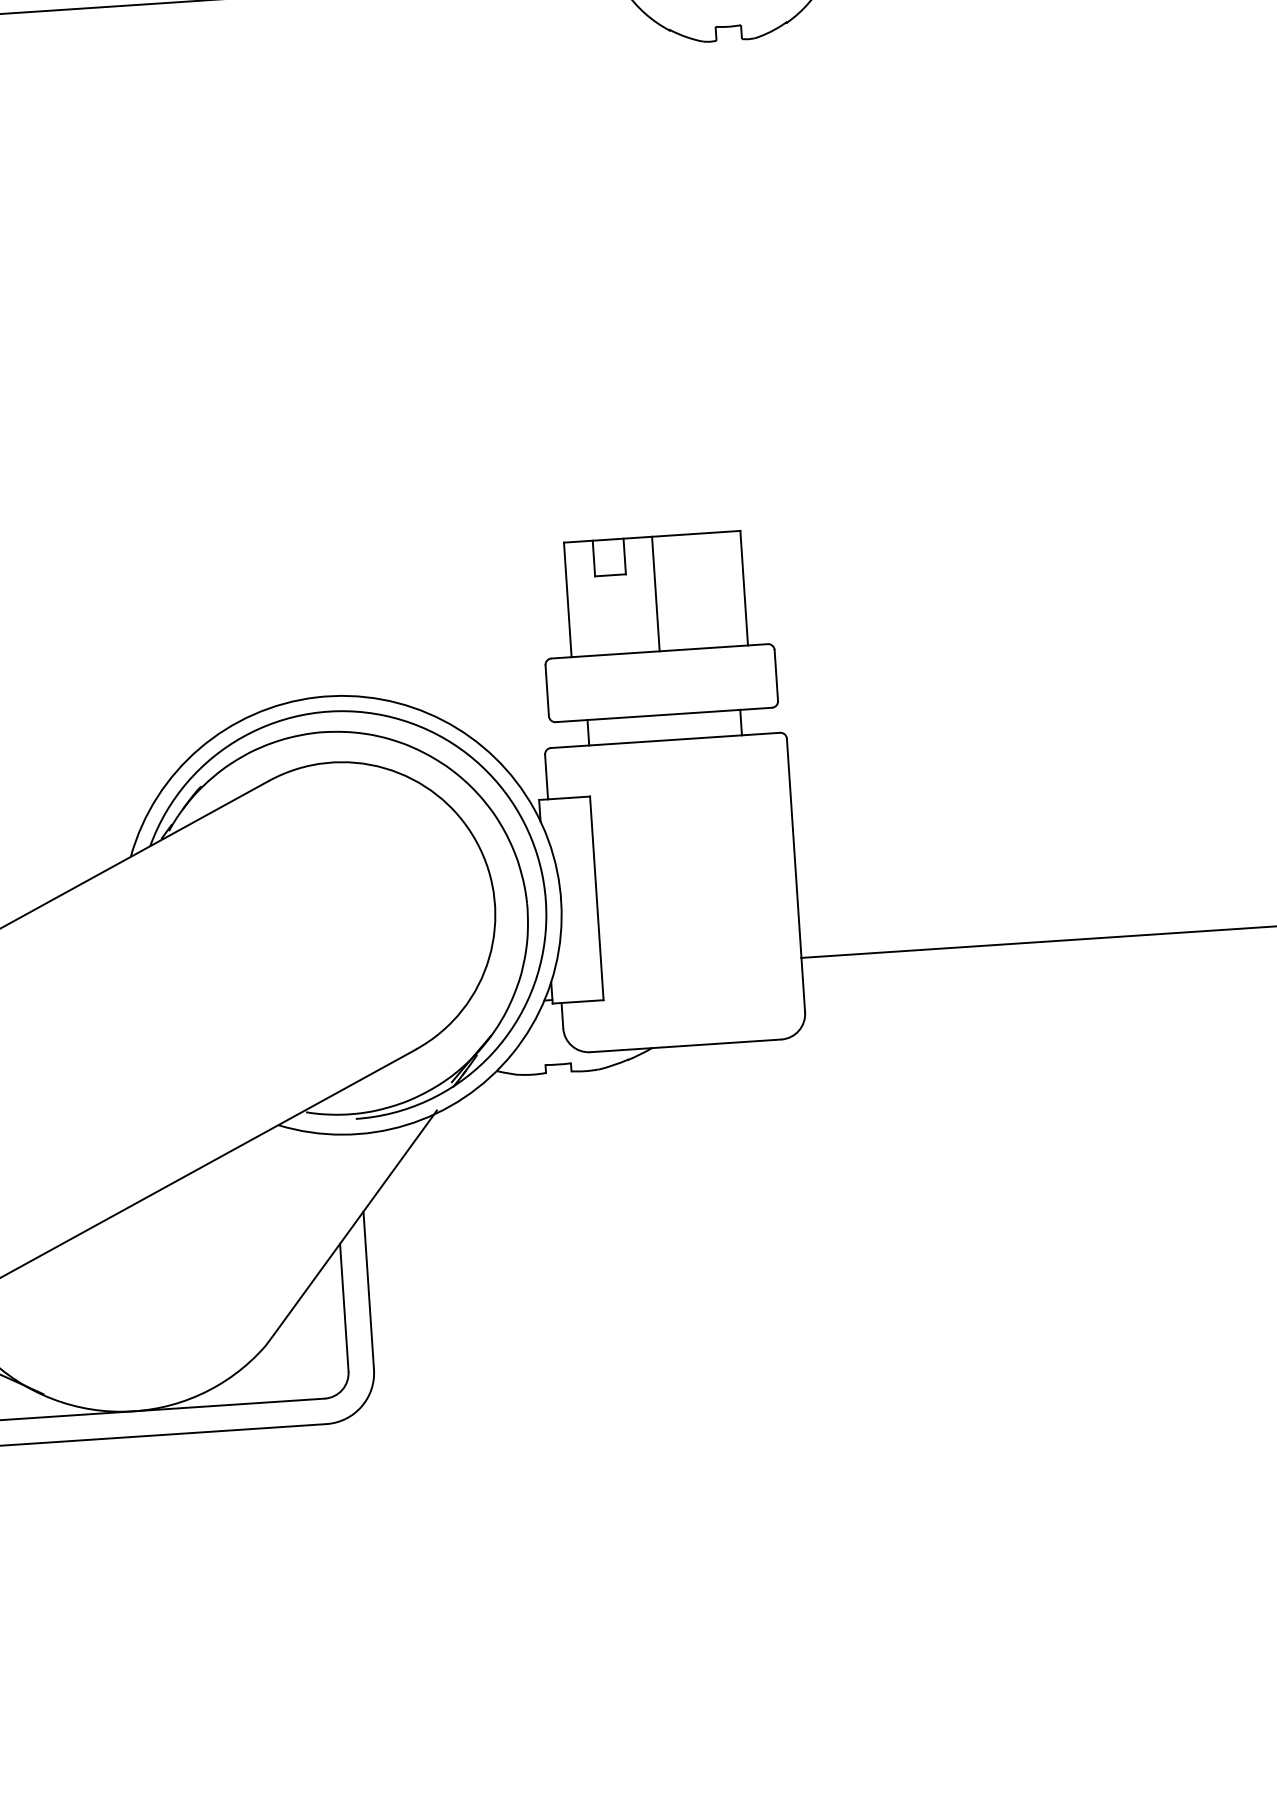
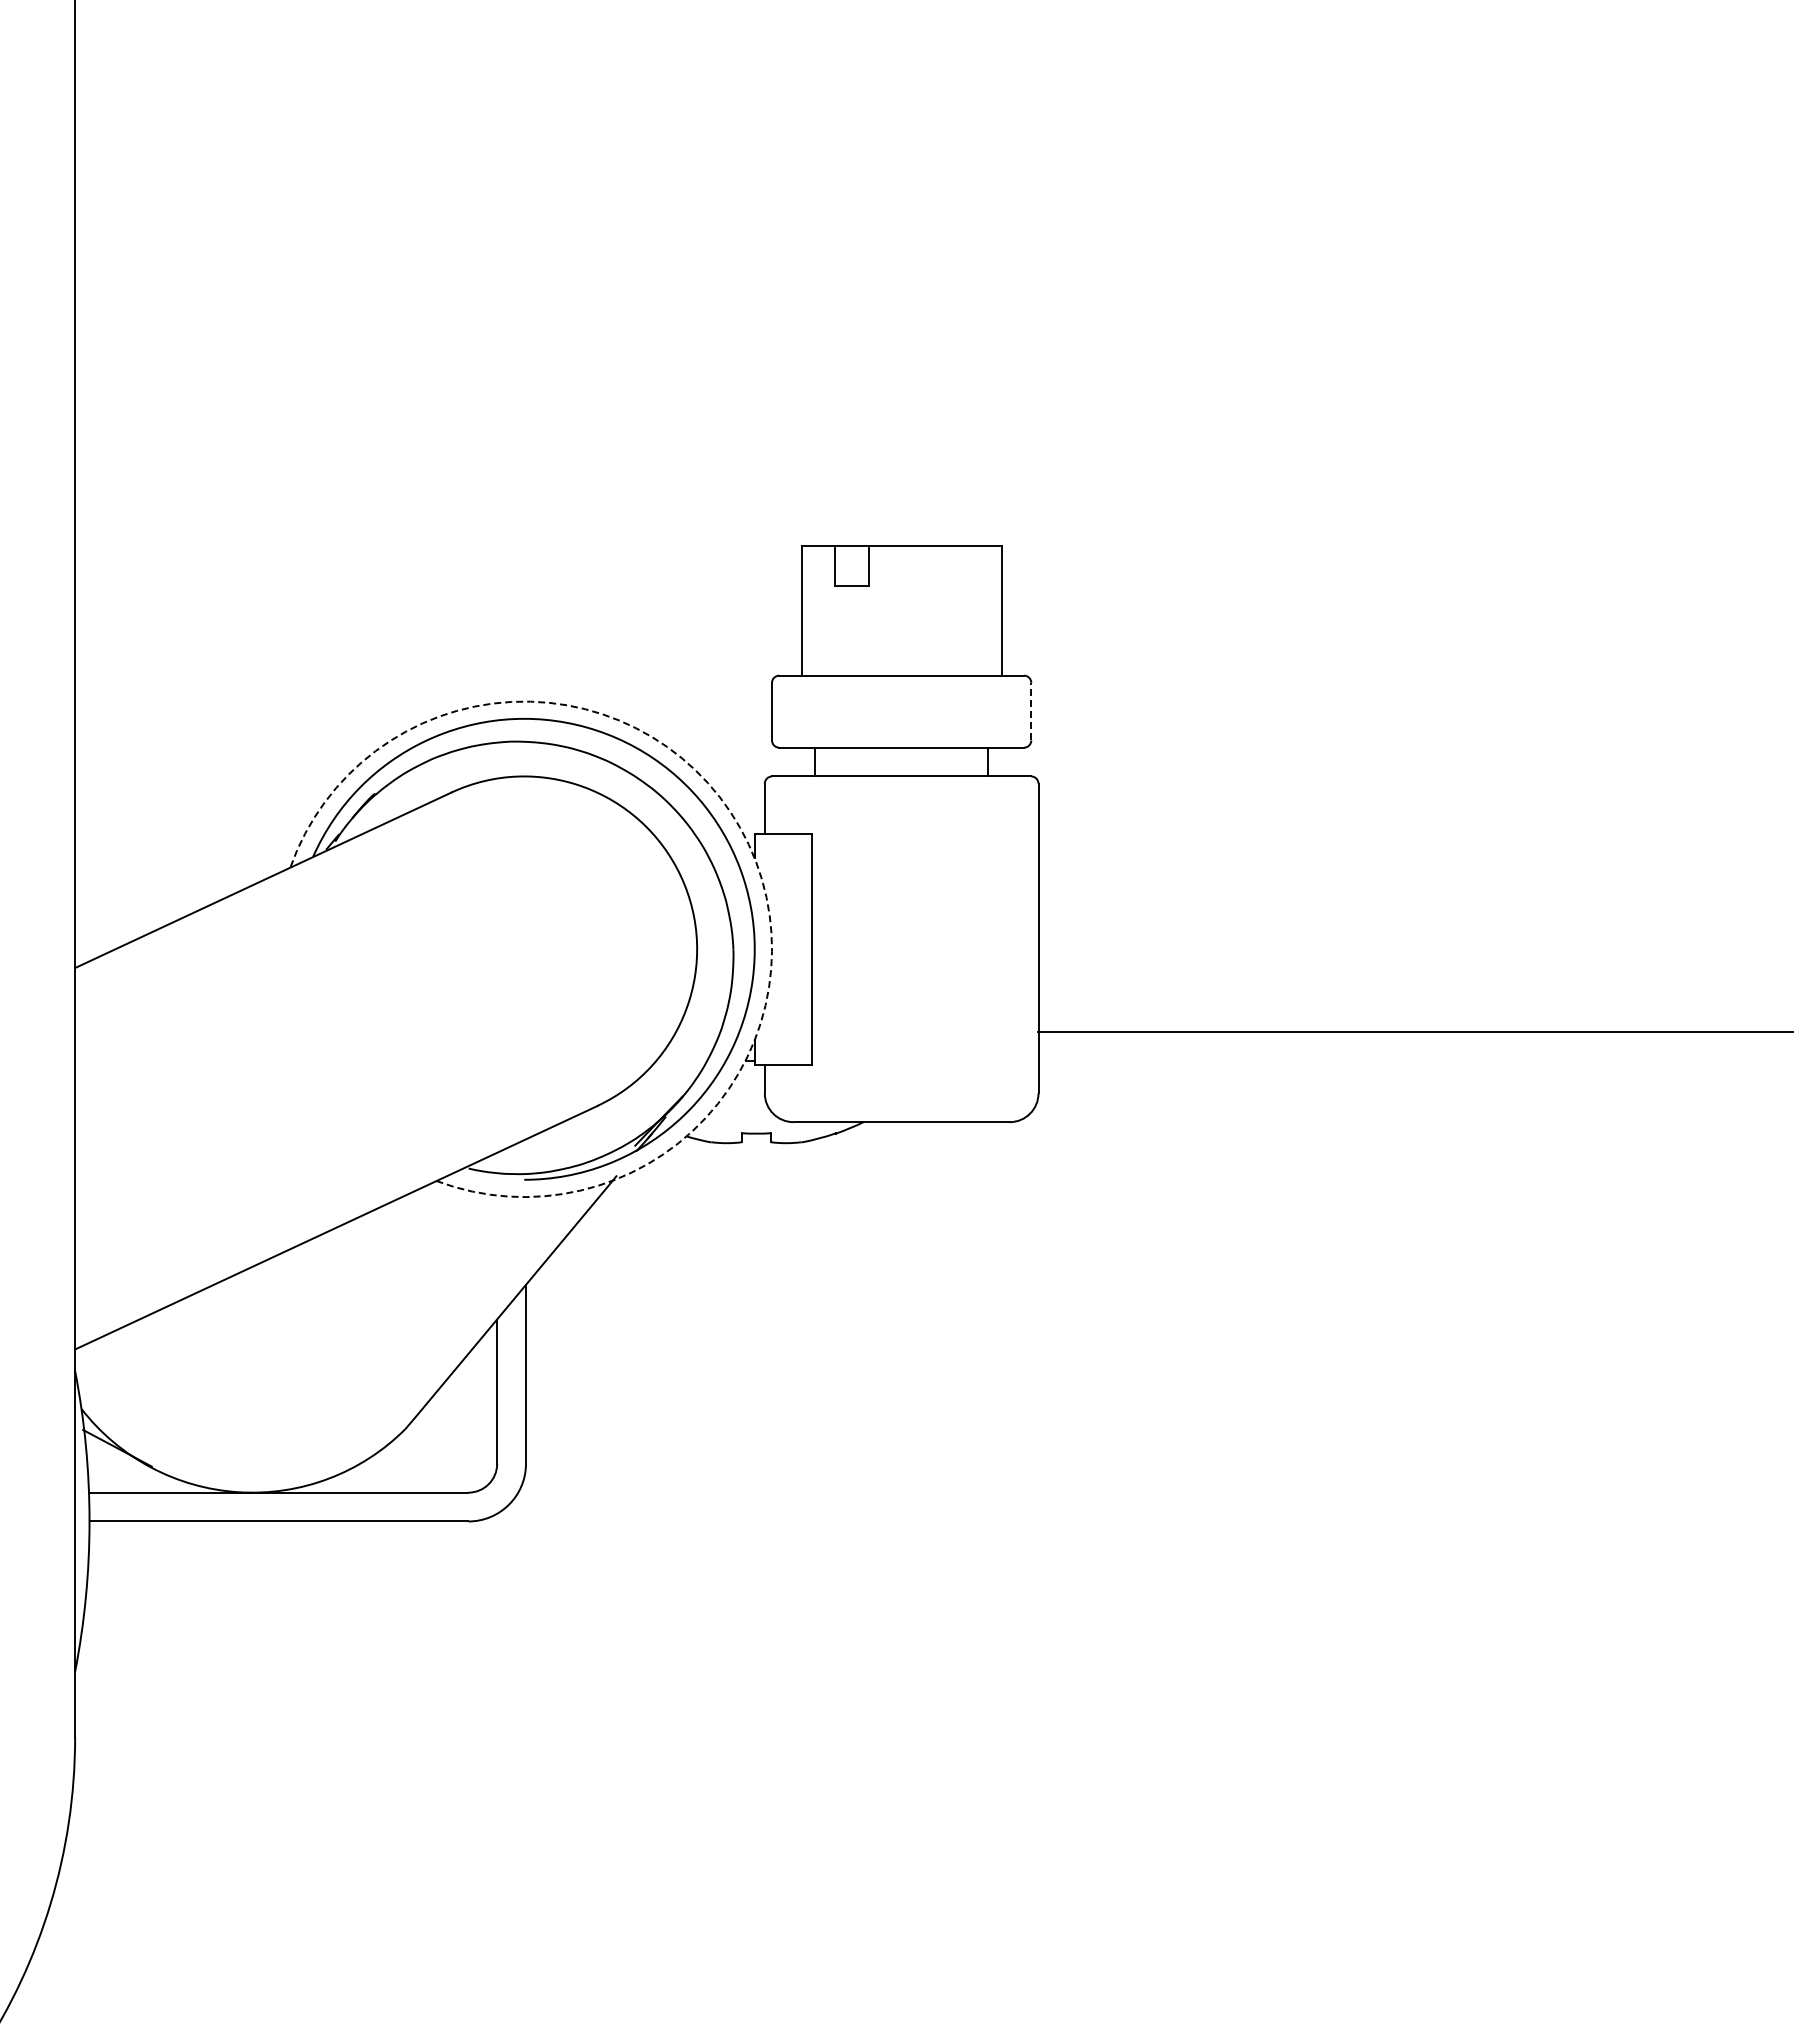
line: (655, 593) -> (901, 610), removed
line: (776, 675) -> (1031, 711), solid -> dashed
arc: (534, 809) -> (748, 844), solid -> dashed

